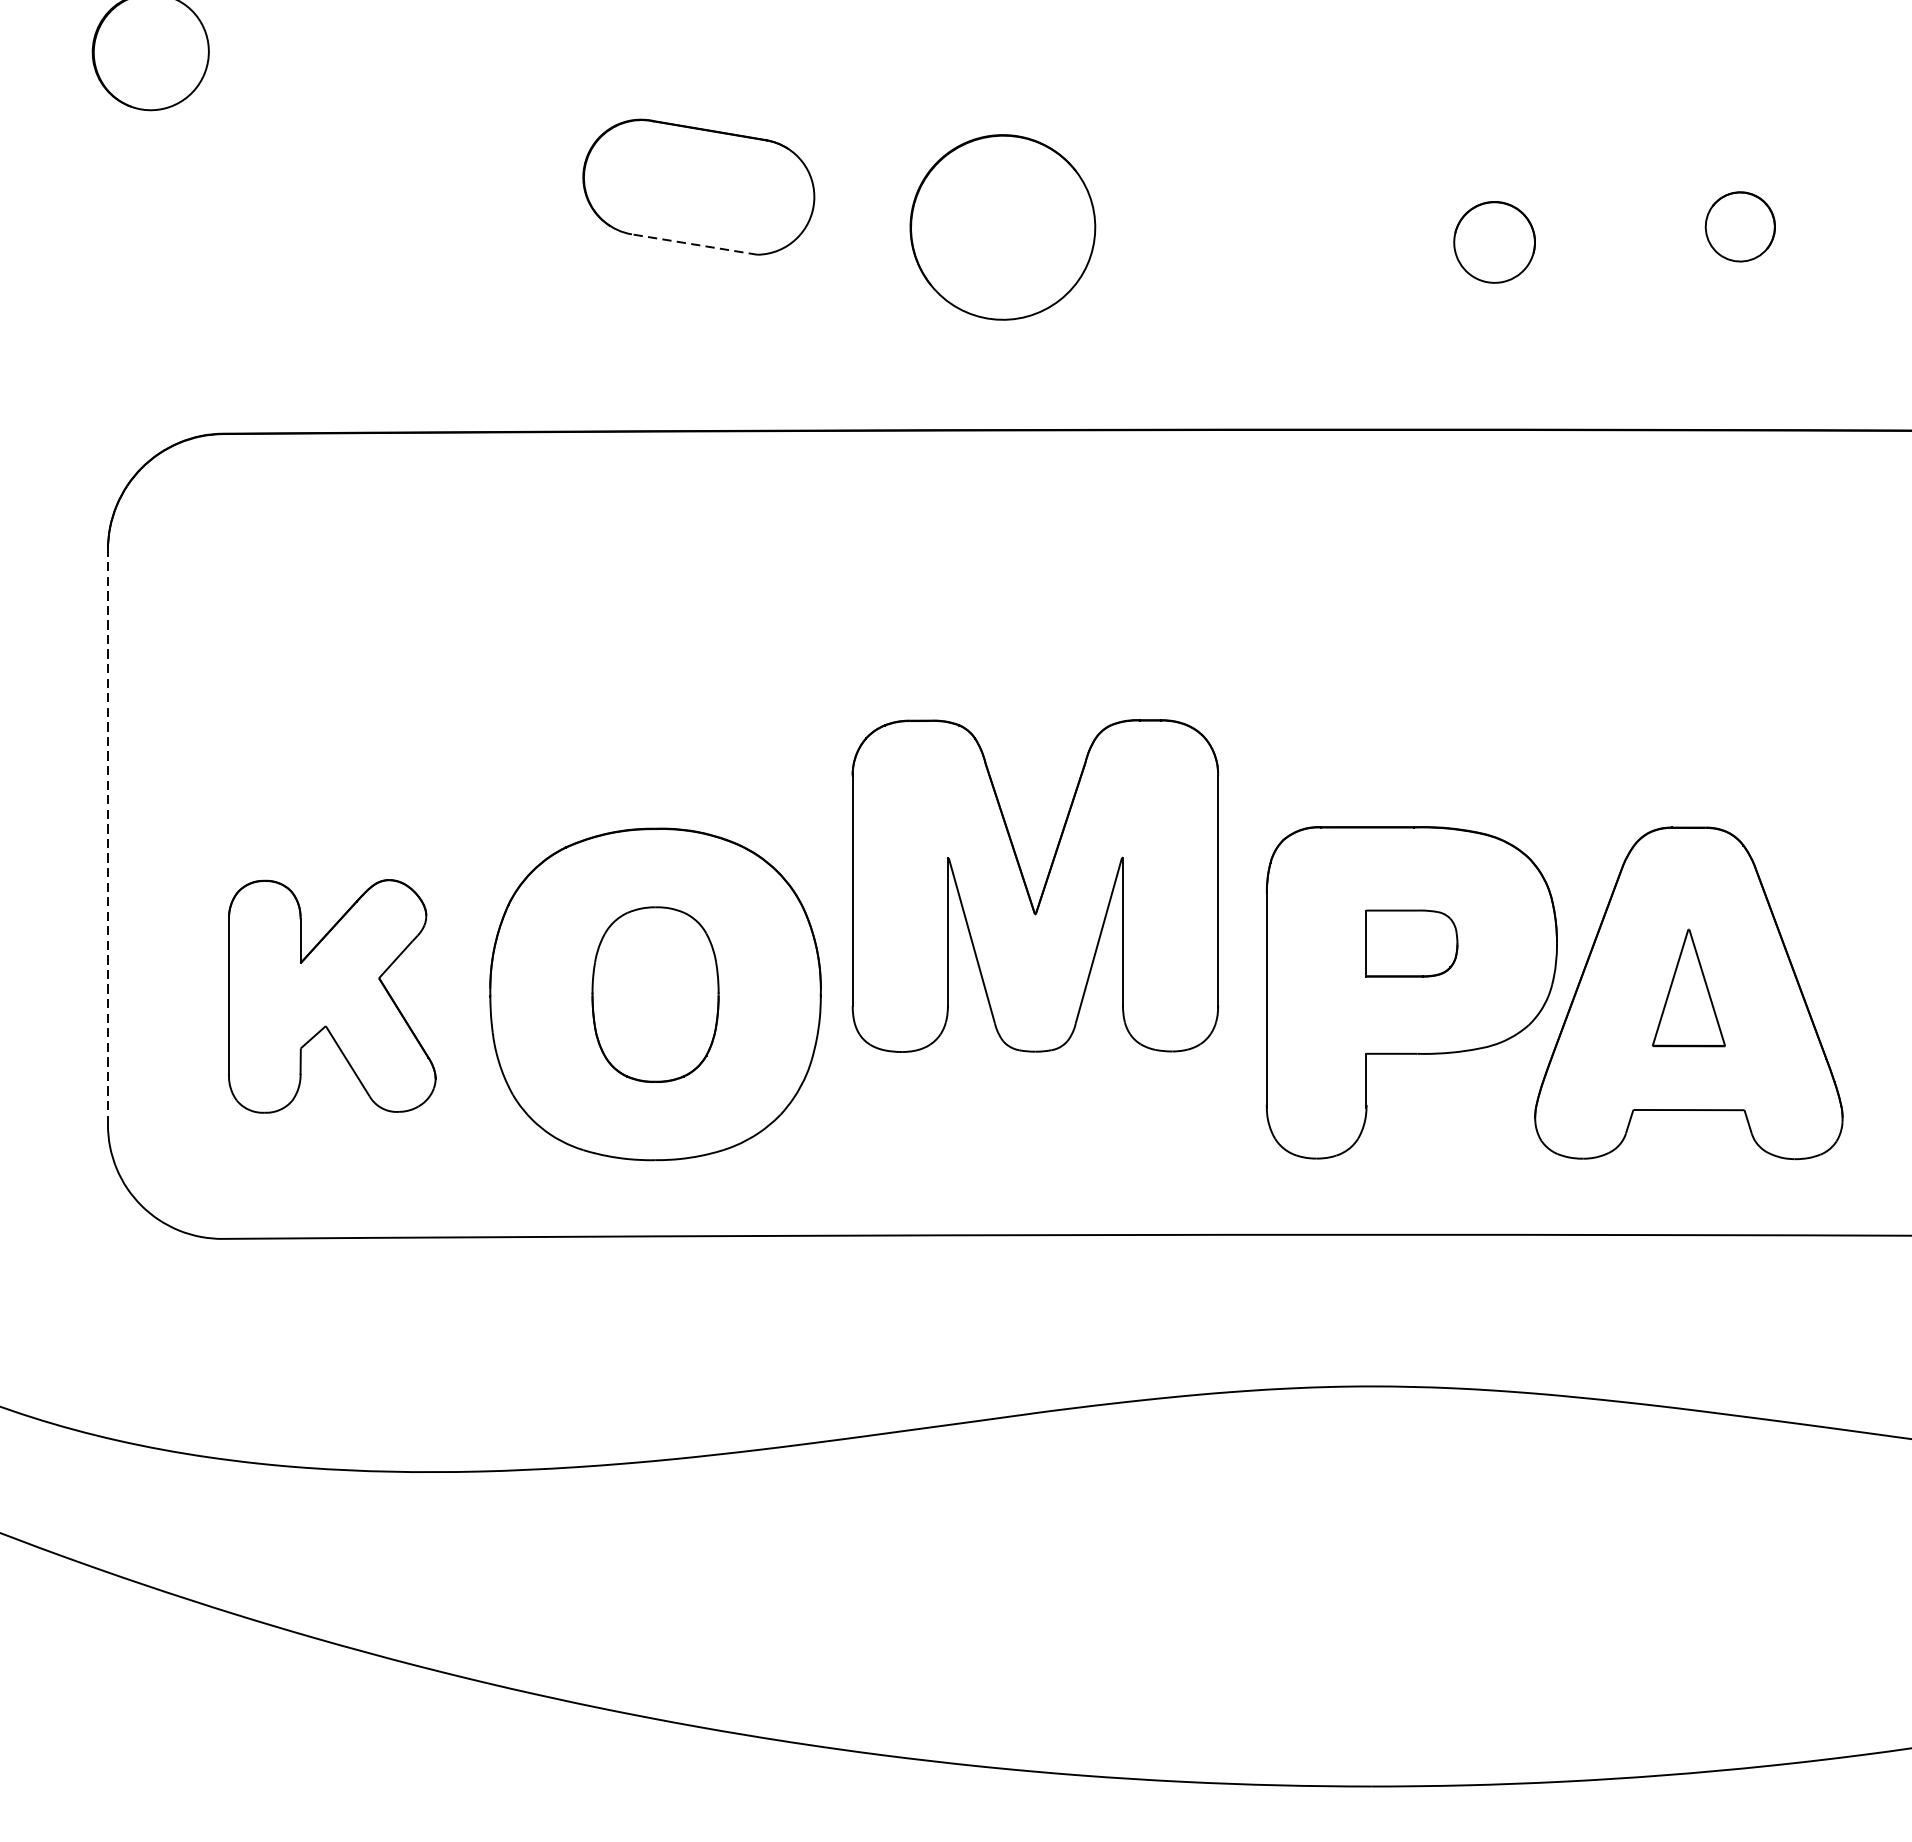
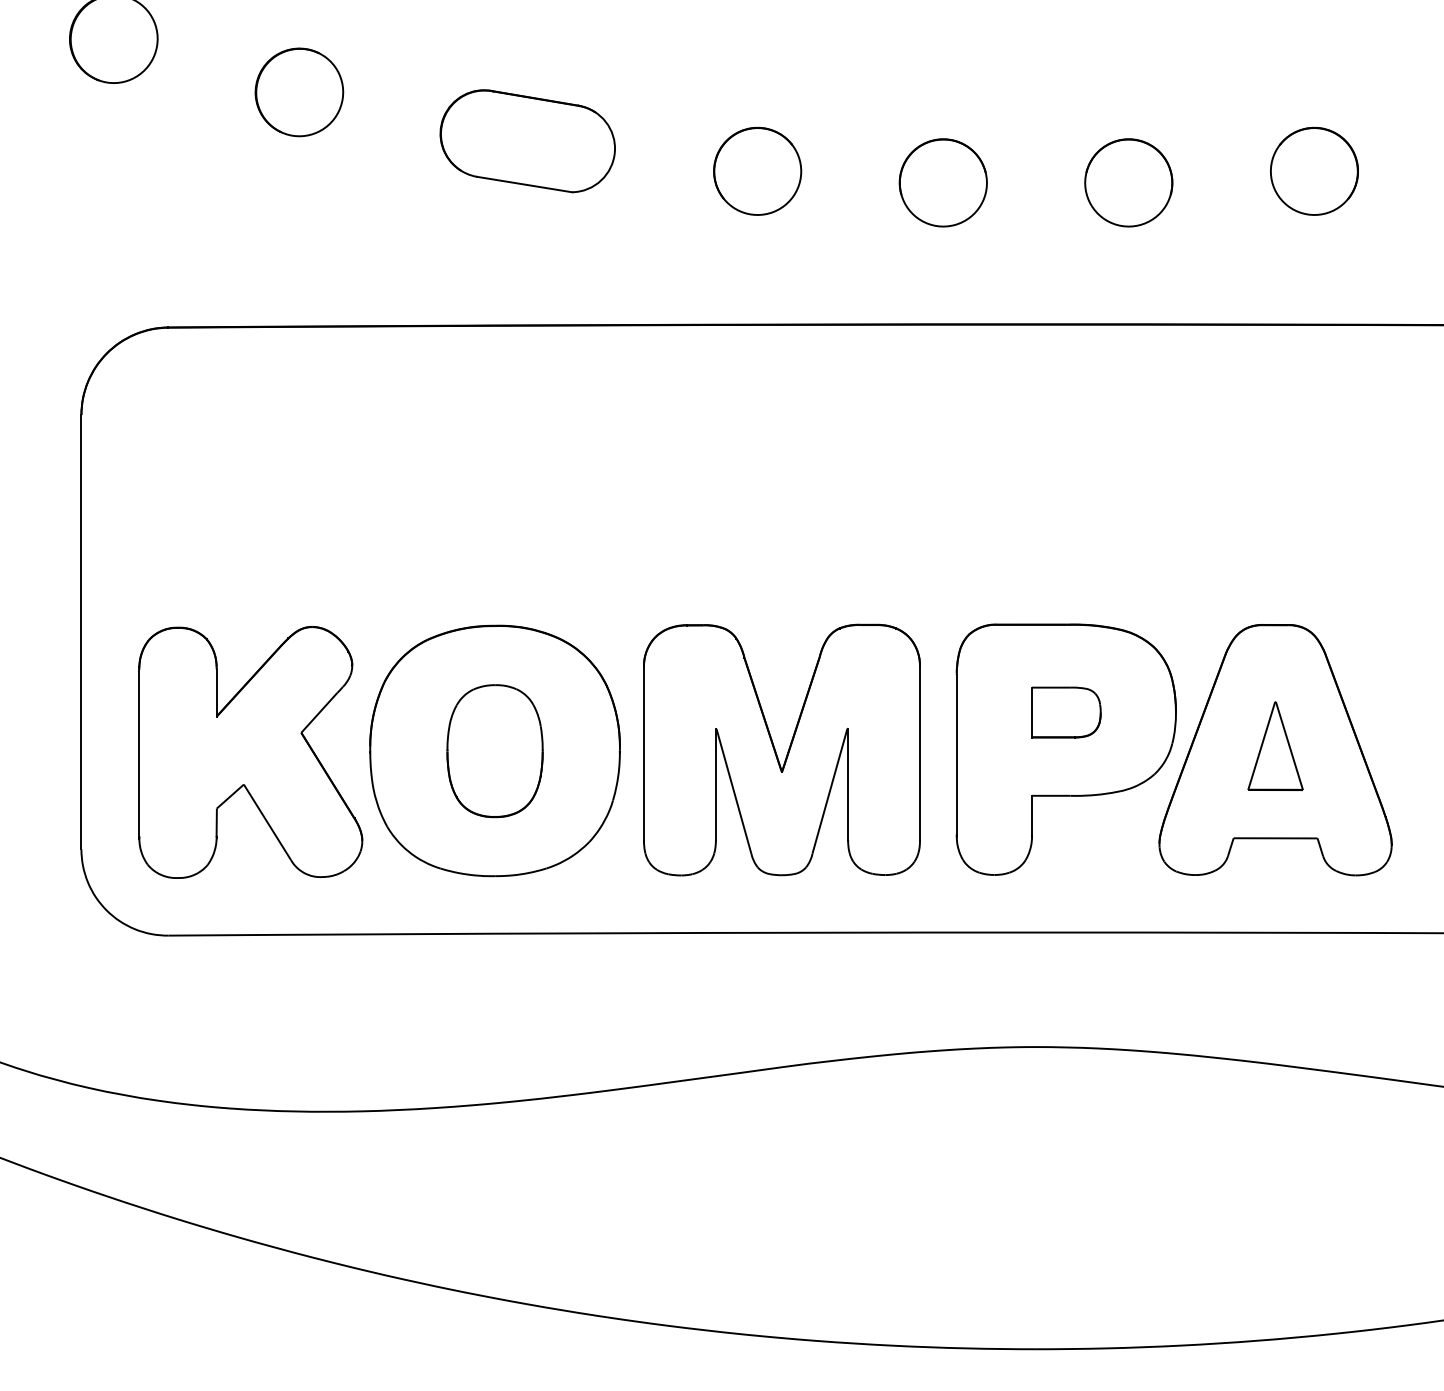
part: (396, 122) -> (299, 92), added
part: (1002, 225) -> (757, 170), size x0.62
part: (1740, 225) -> (1314, 170), size x1.67
part: (1247, 241) -> (942, 182), added
part: (1494, 241) -> (1128, 182), size x1.43
line: (694, 244) -> (524, 184), dashed -> solid
line: (108, 836) -> (81, 631), dashed -> solid
part: (1034, 885) -> (781, 749), moved
part: (331, 996) -> (250, 752), size x1.43

